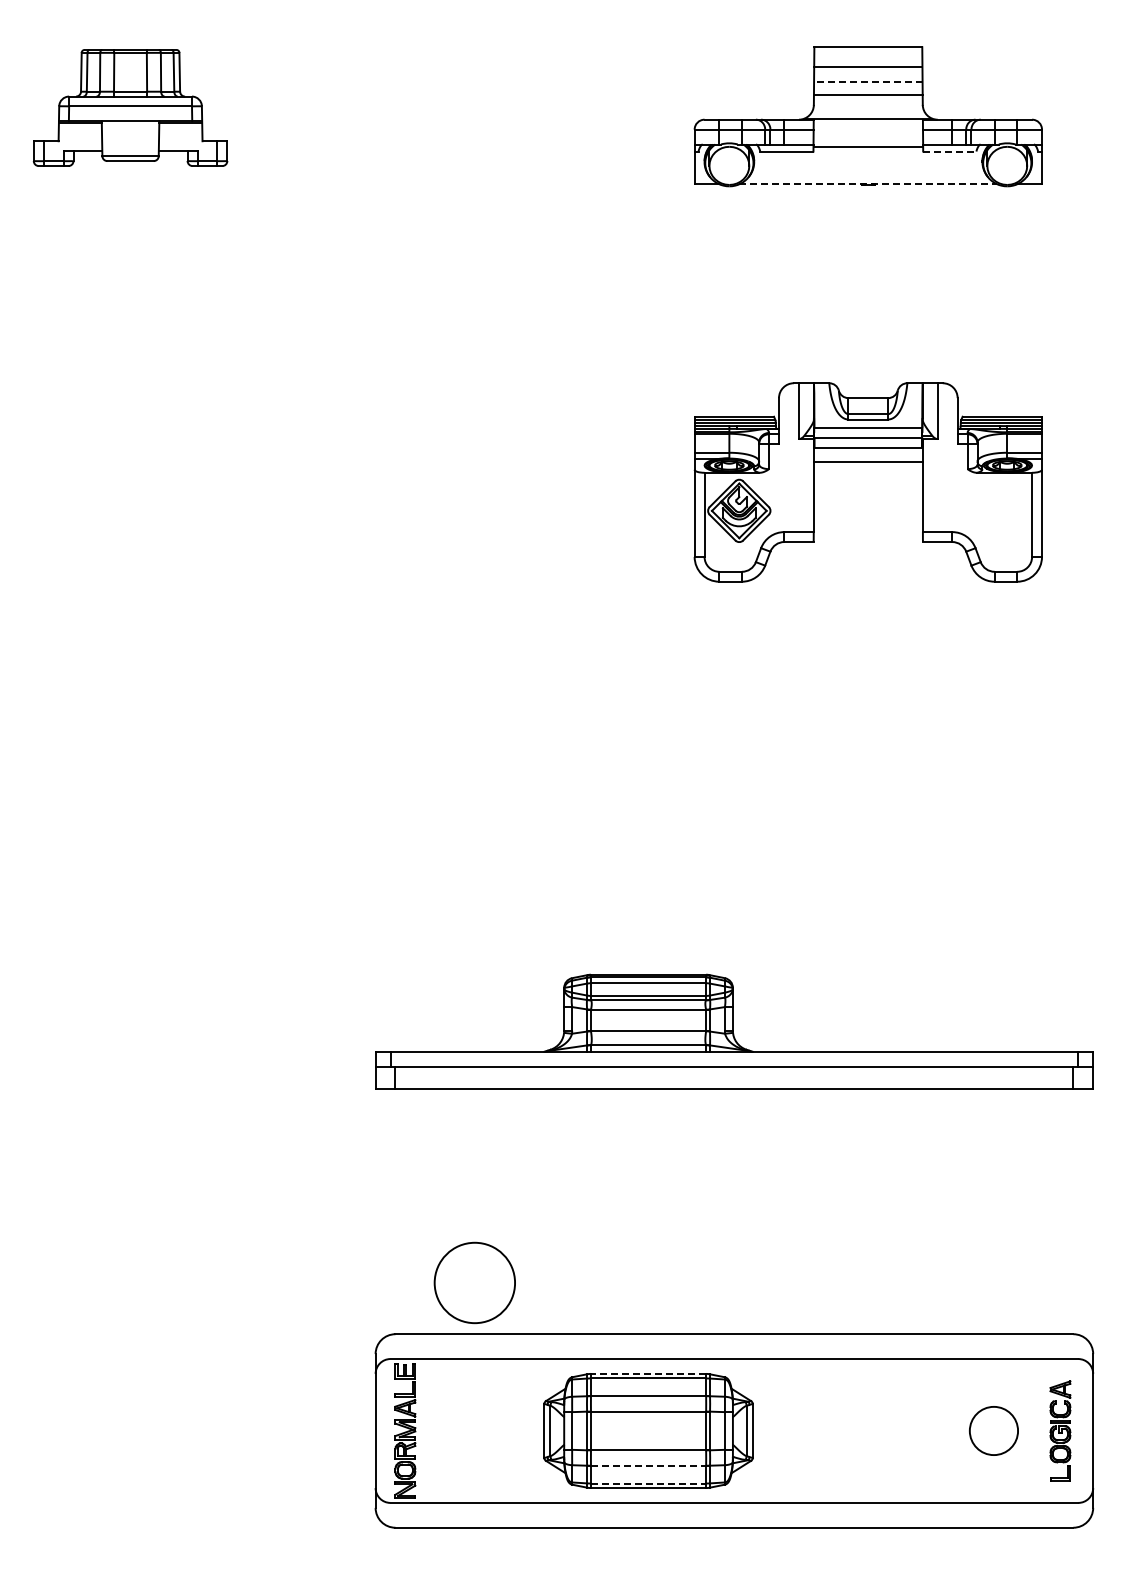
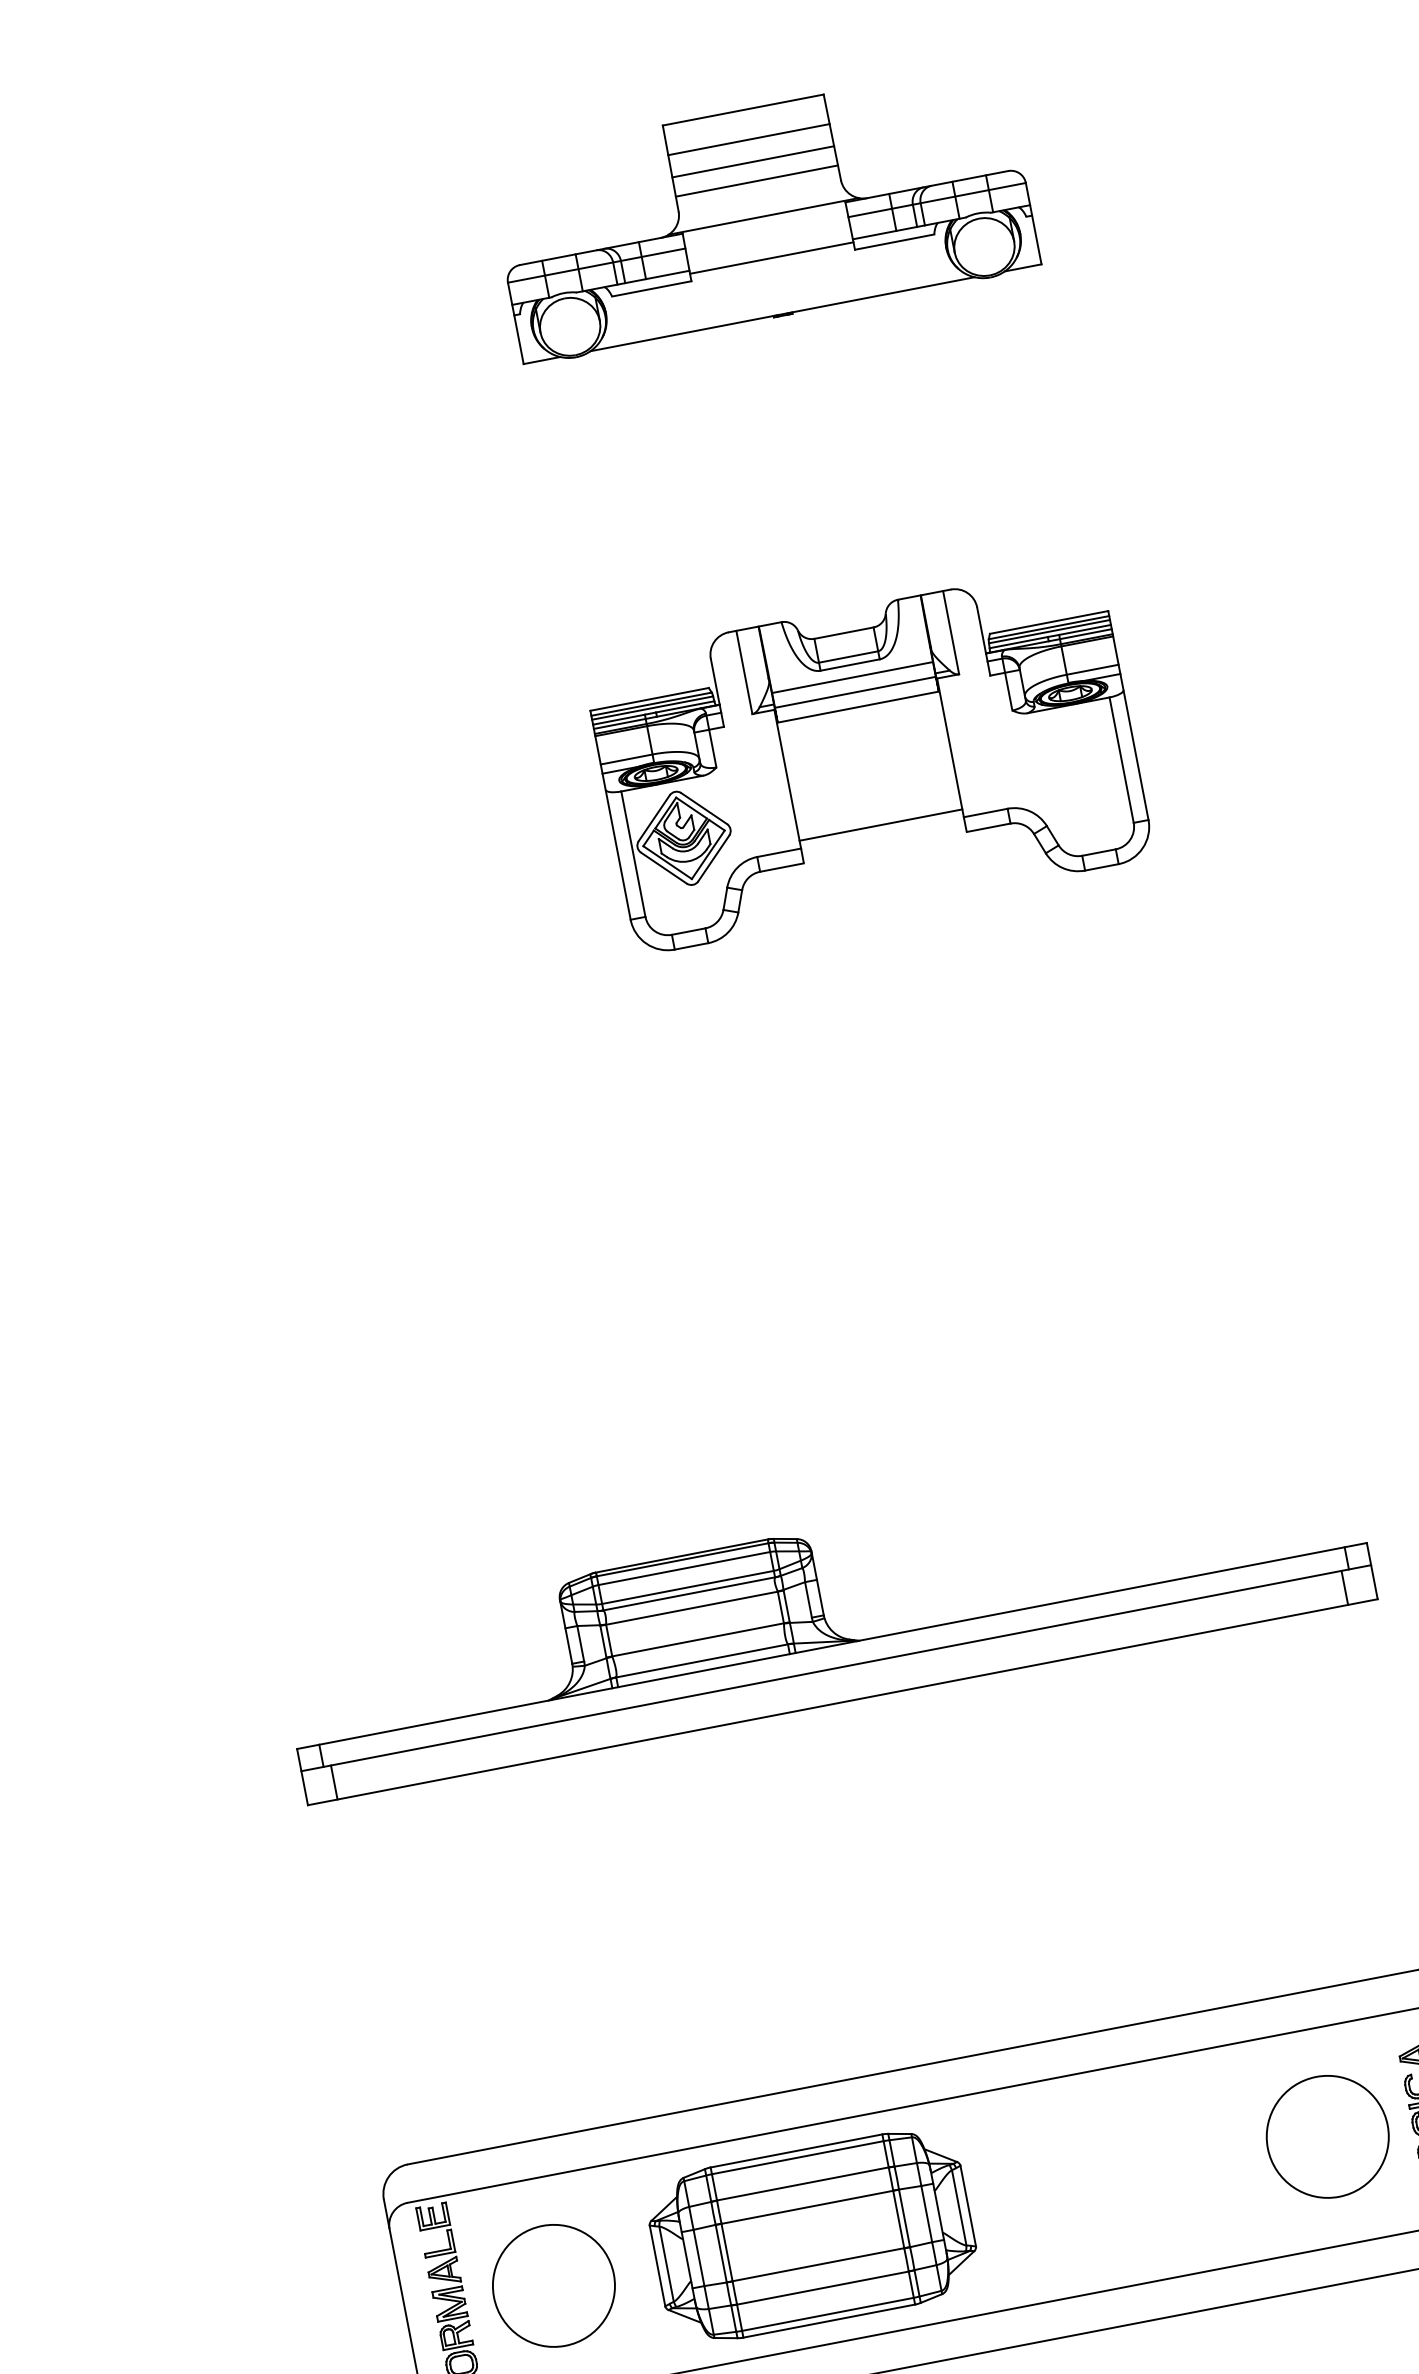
line: (867, 81) -> (751, 161), dashed -> solid
line: (949, 151) -> (894, 242), dashed -> solid
line: (868, 184) -> (782, 314), dashed -> solid
line: (867, 461) -> (879, 824), moved
circle: (474, 1282) -> (553, 2285), moved
line: (648, 1373) -> (796, 2150), dashed -> solid
circle: (993, 1430) -> (1326, 2136), size x1.67
line: (648, 1465) -> (822, 2287), dashed -> solid
line: (648, 1483) -> (827, 2314), dashed -> solid

